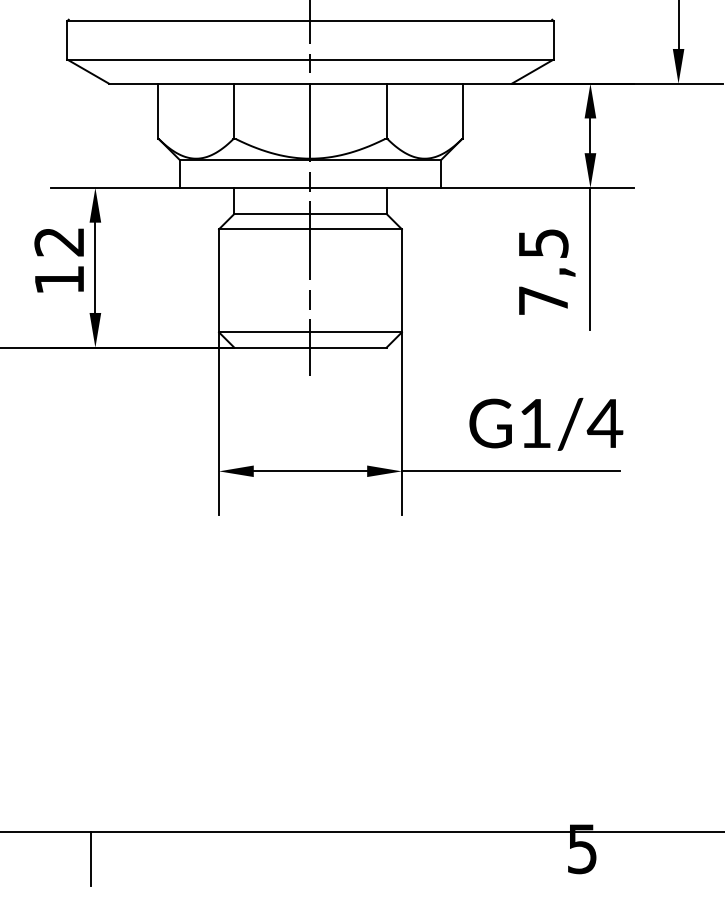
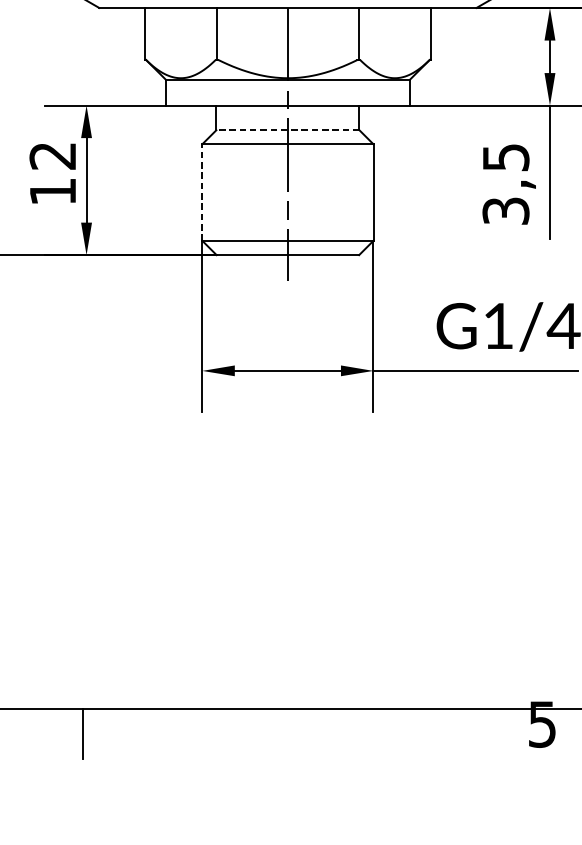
line: (309, 214) -> (286, 130), solid -> dashed
line: (219, 280) -> (202, 192), solid -> dashed
text: (543, 300) -> (506, 210), 7,5 -> 3,5

